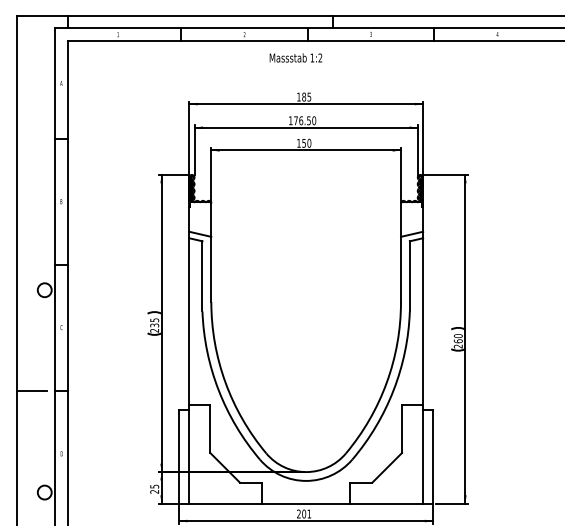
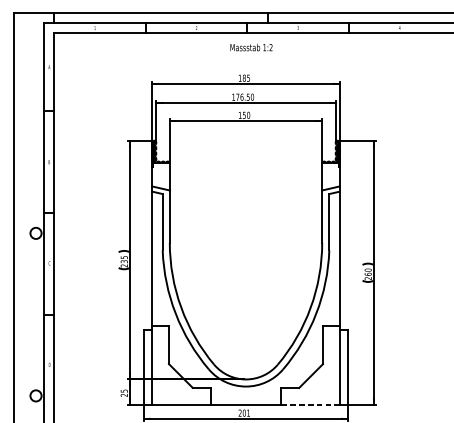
text: (295, 57) -> (251, 47), moved
line: (31, 391) -> (25, 314), removed
line: (387, 503) -> (311, 404), solid -> dashed

